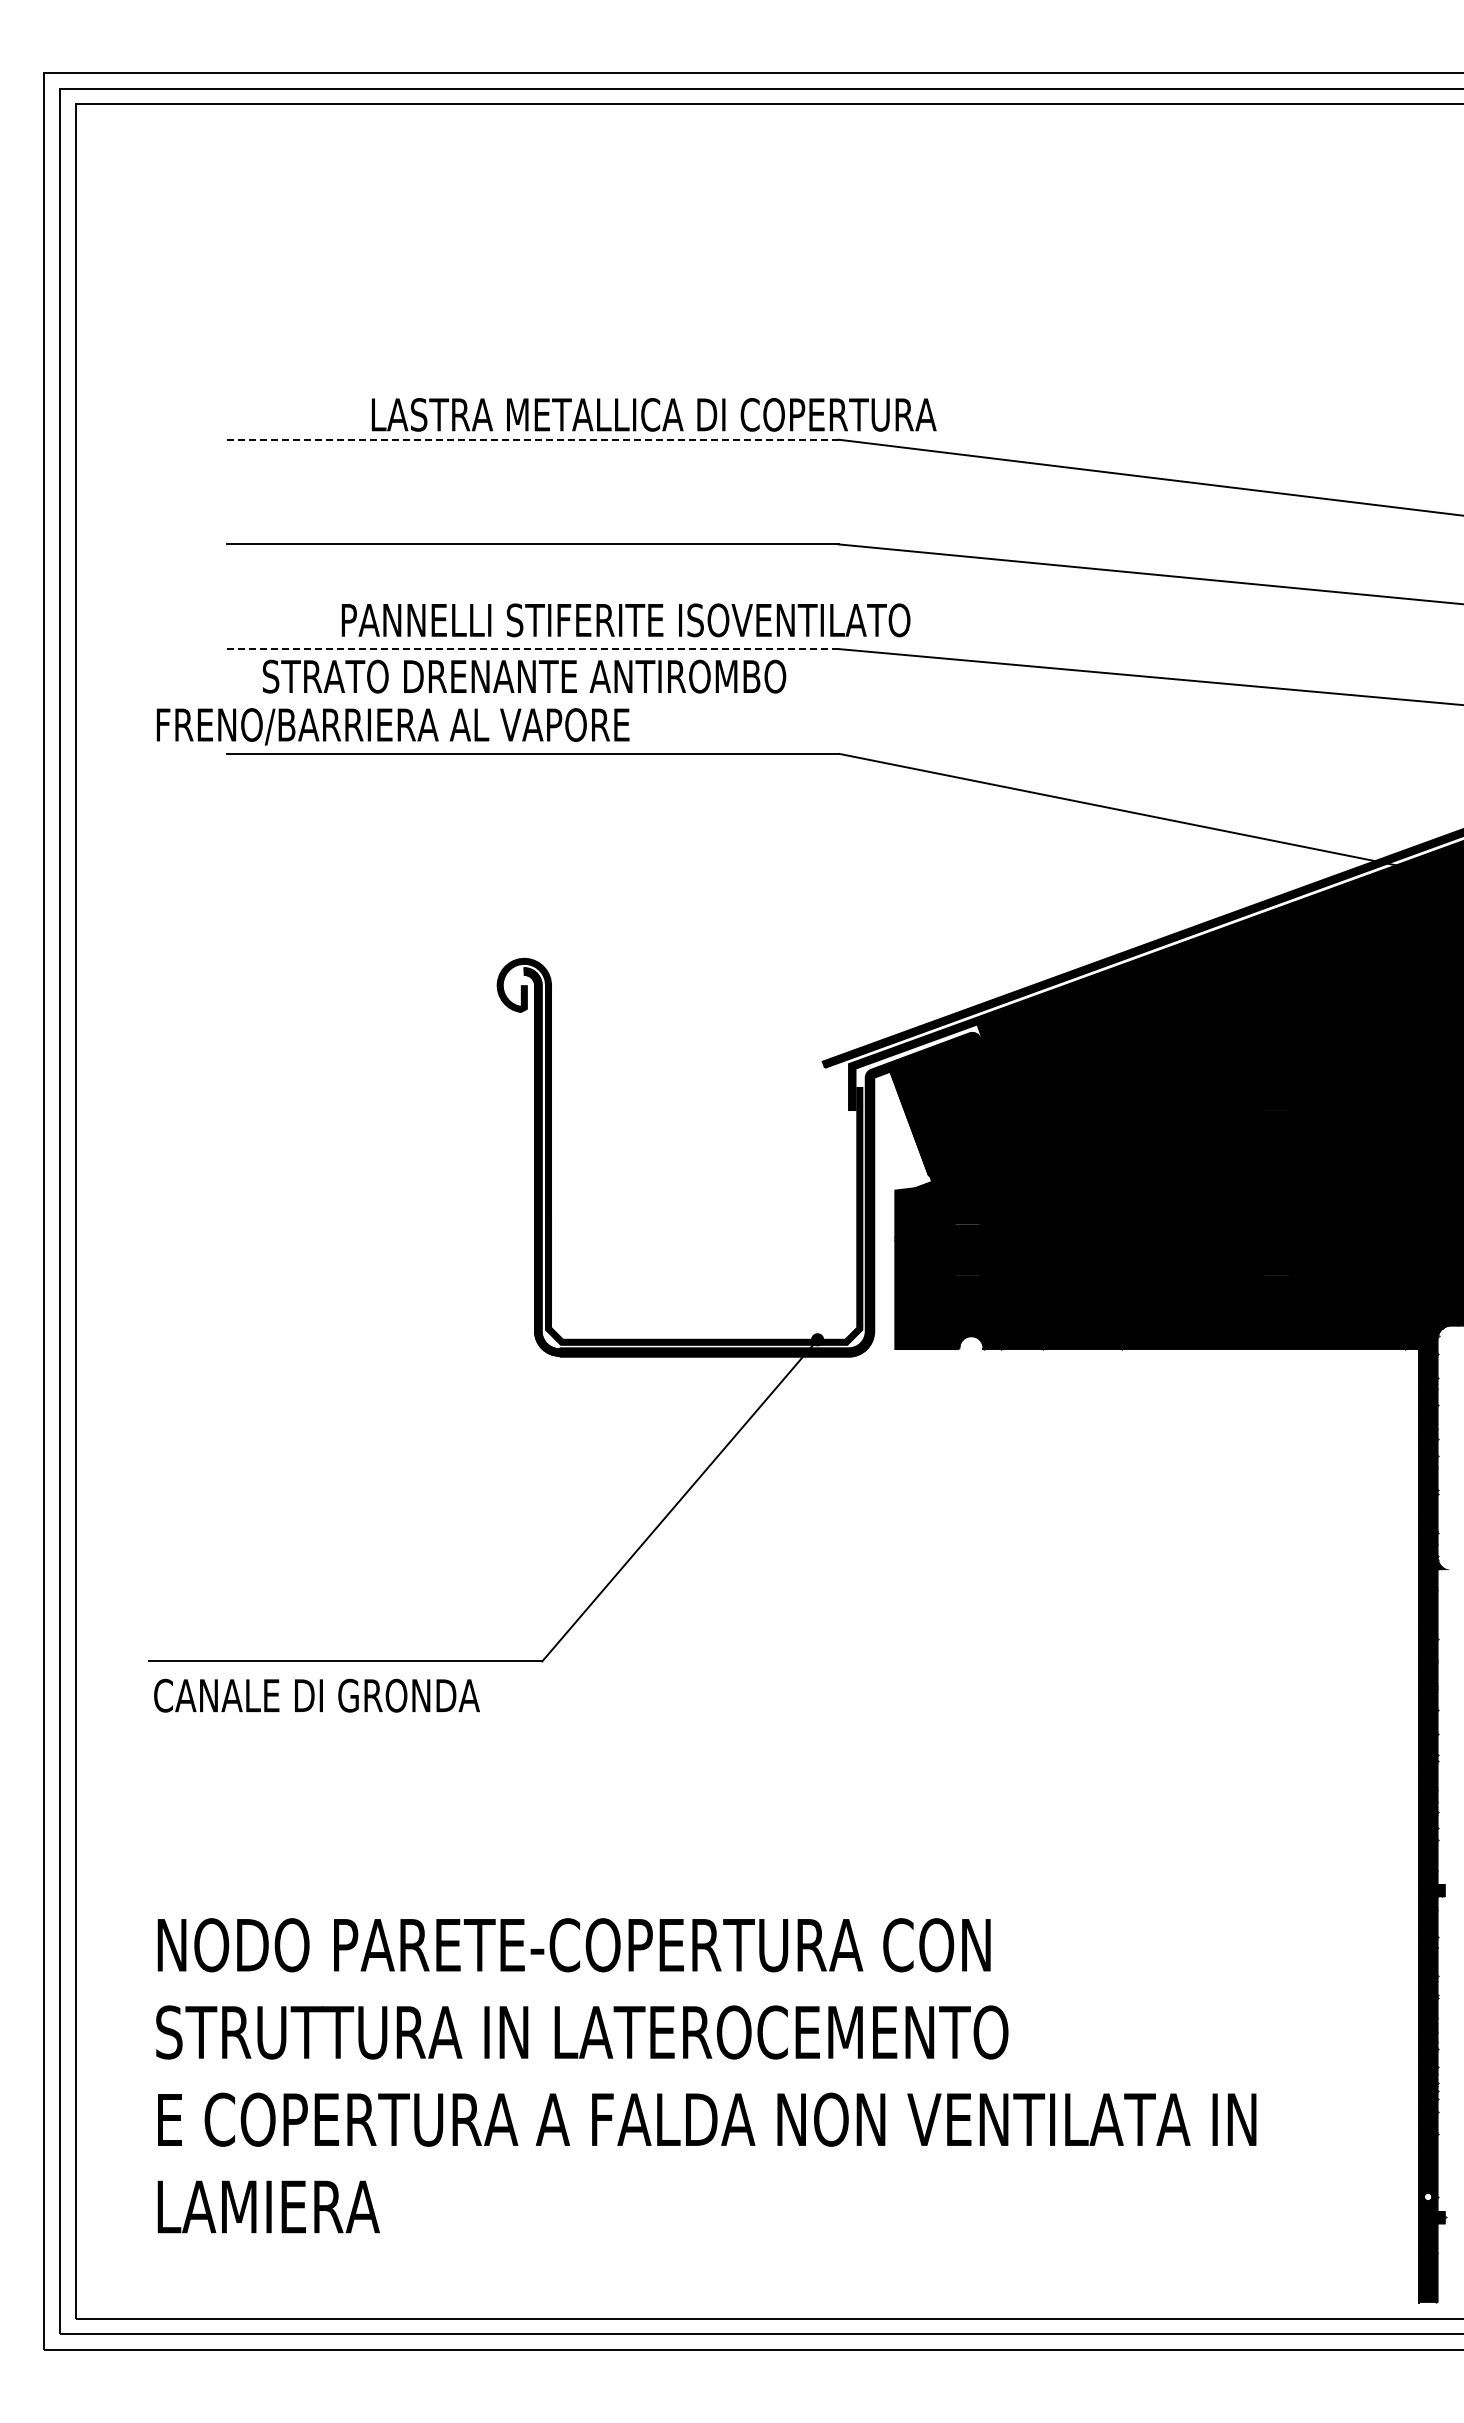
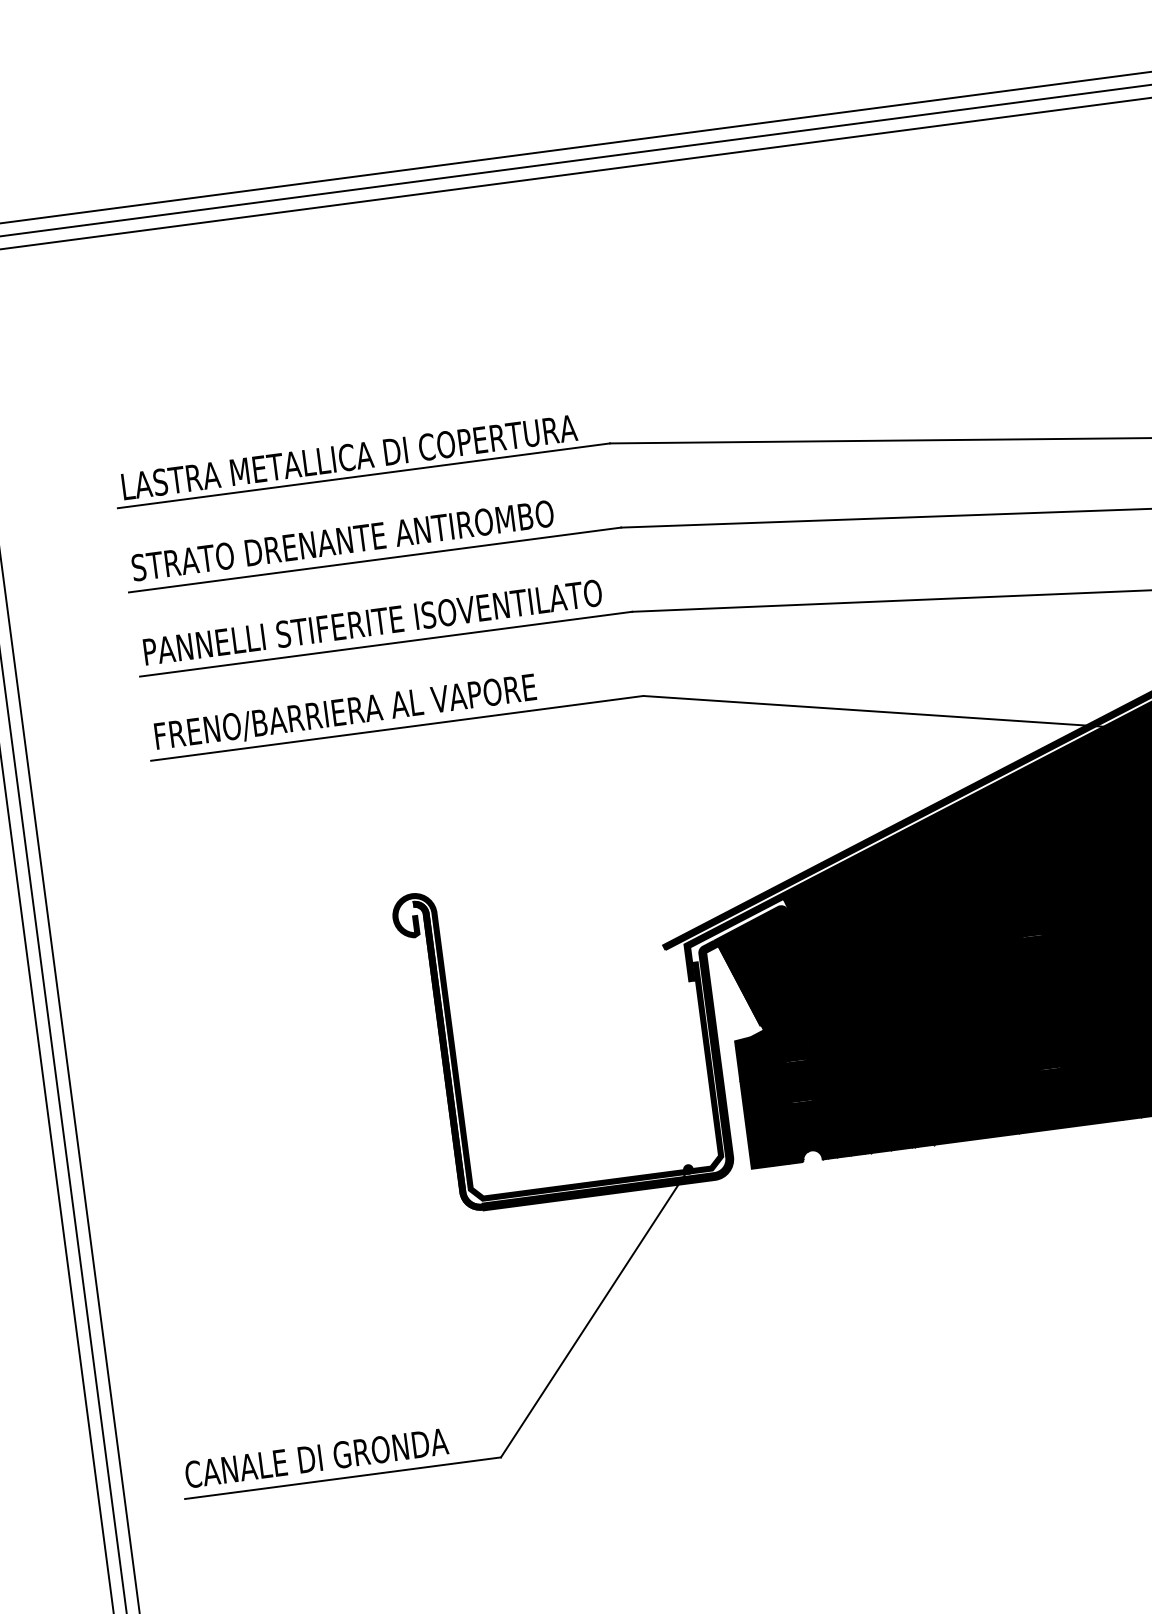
text: (653, 414) -> (349, 457), moved
line: (532, 439) -> (363, 475), dashed -> solid
text: (625, 620) -> (372, 622), moved
line: (532, 649) -> (385, 644), dashed -> solid
text: (524, 676) -> (342, 540), moved
text: (392, 726) -> (345, 712), moved
text: (316, 1695) -> (316, 1458), moved

